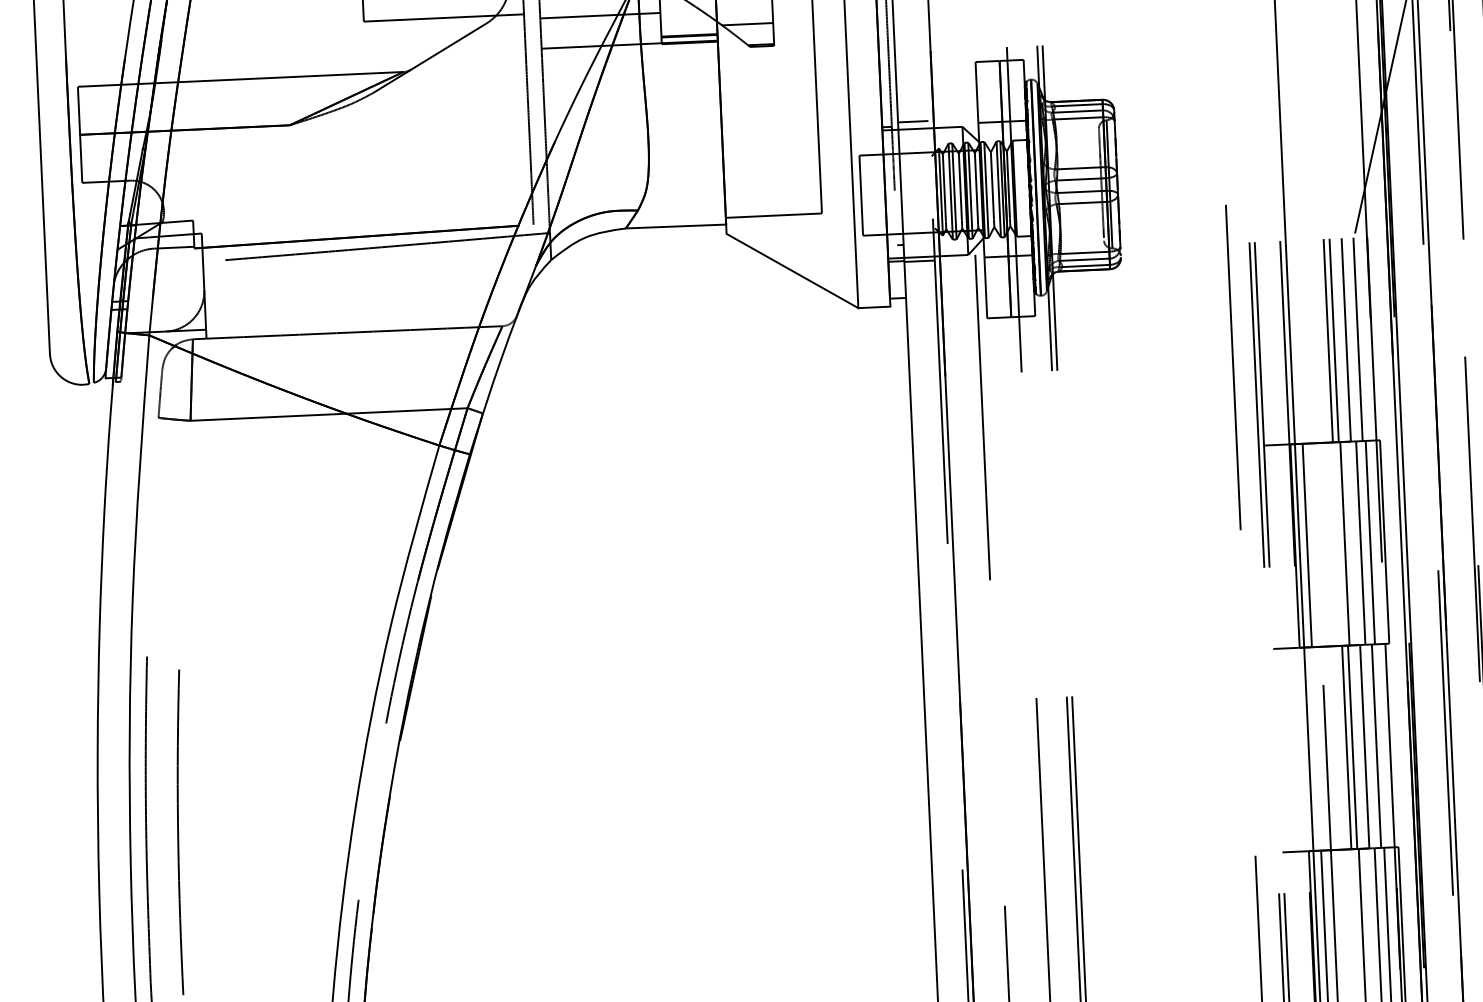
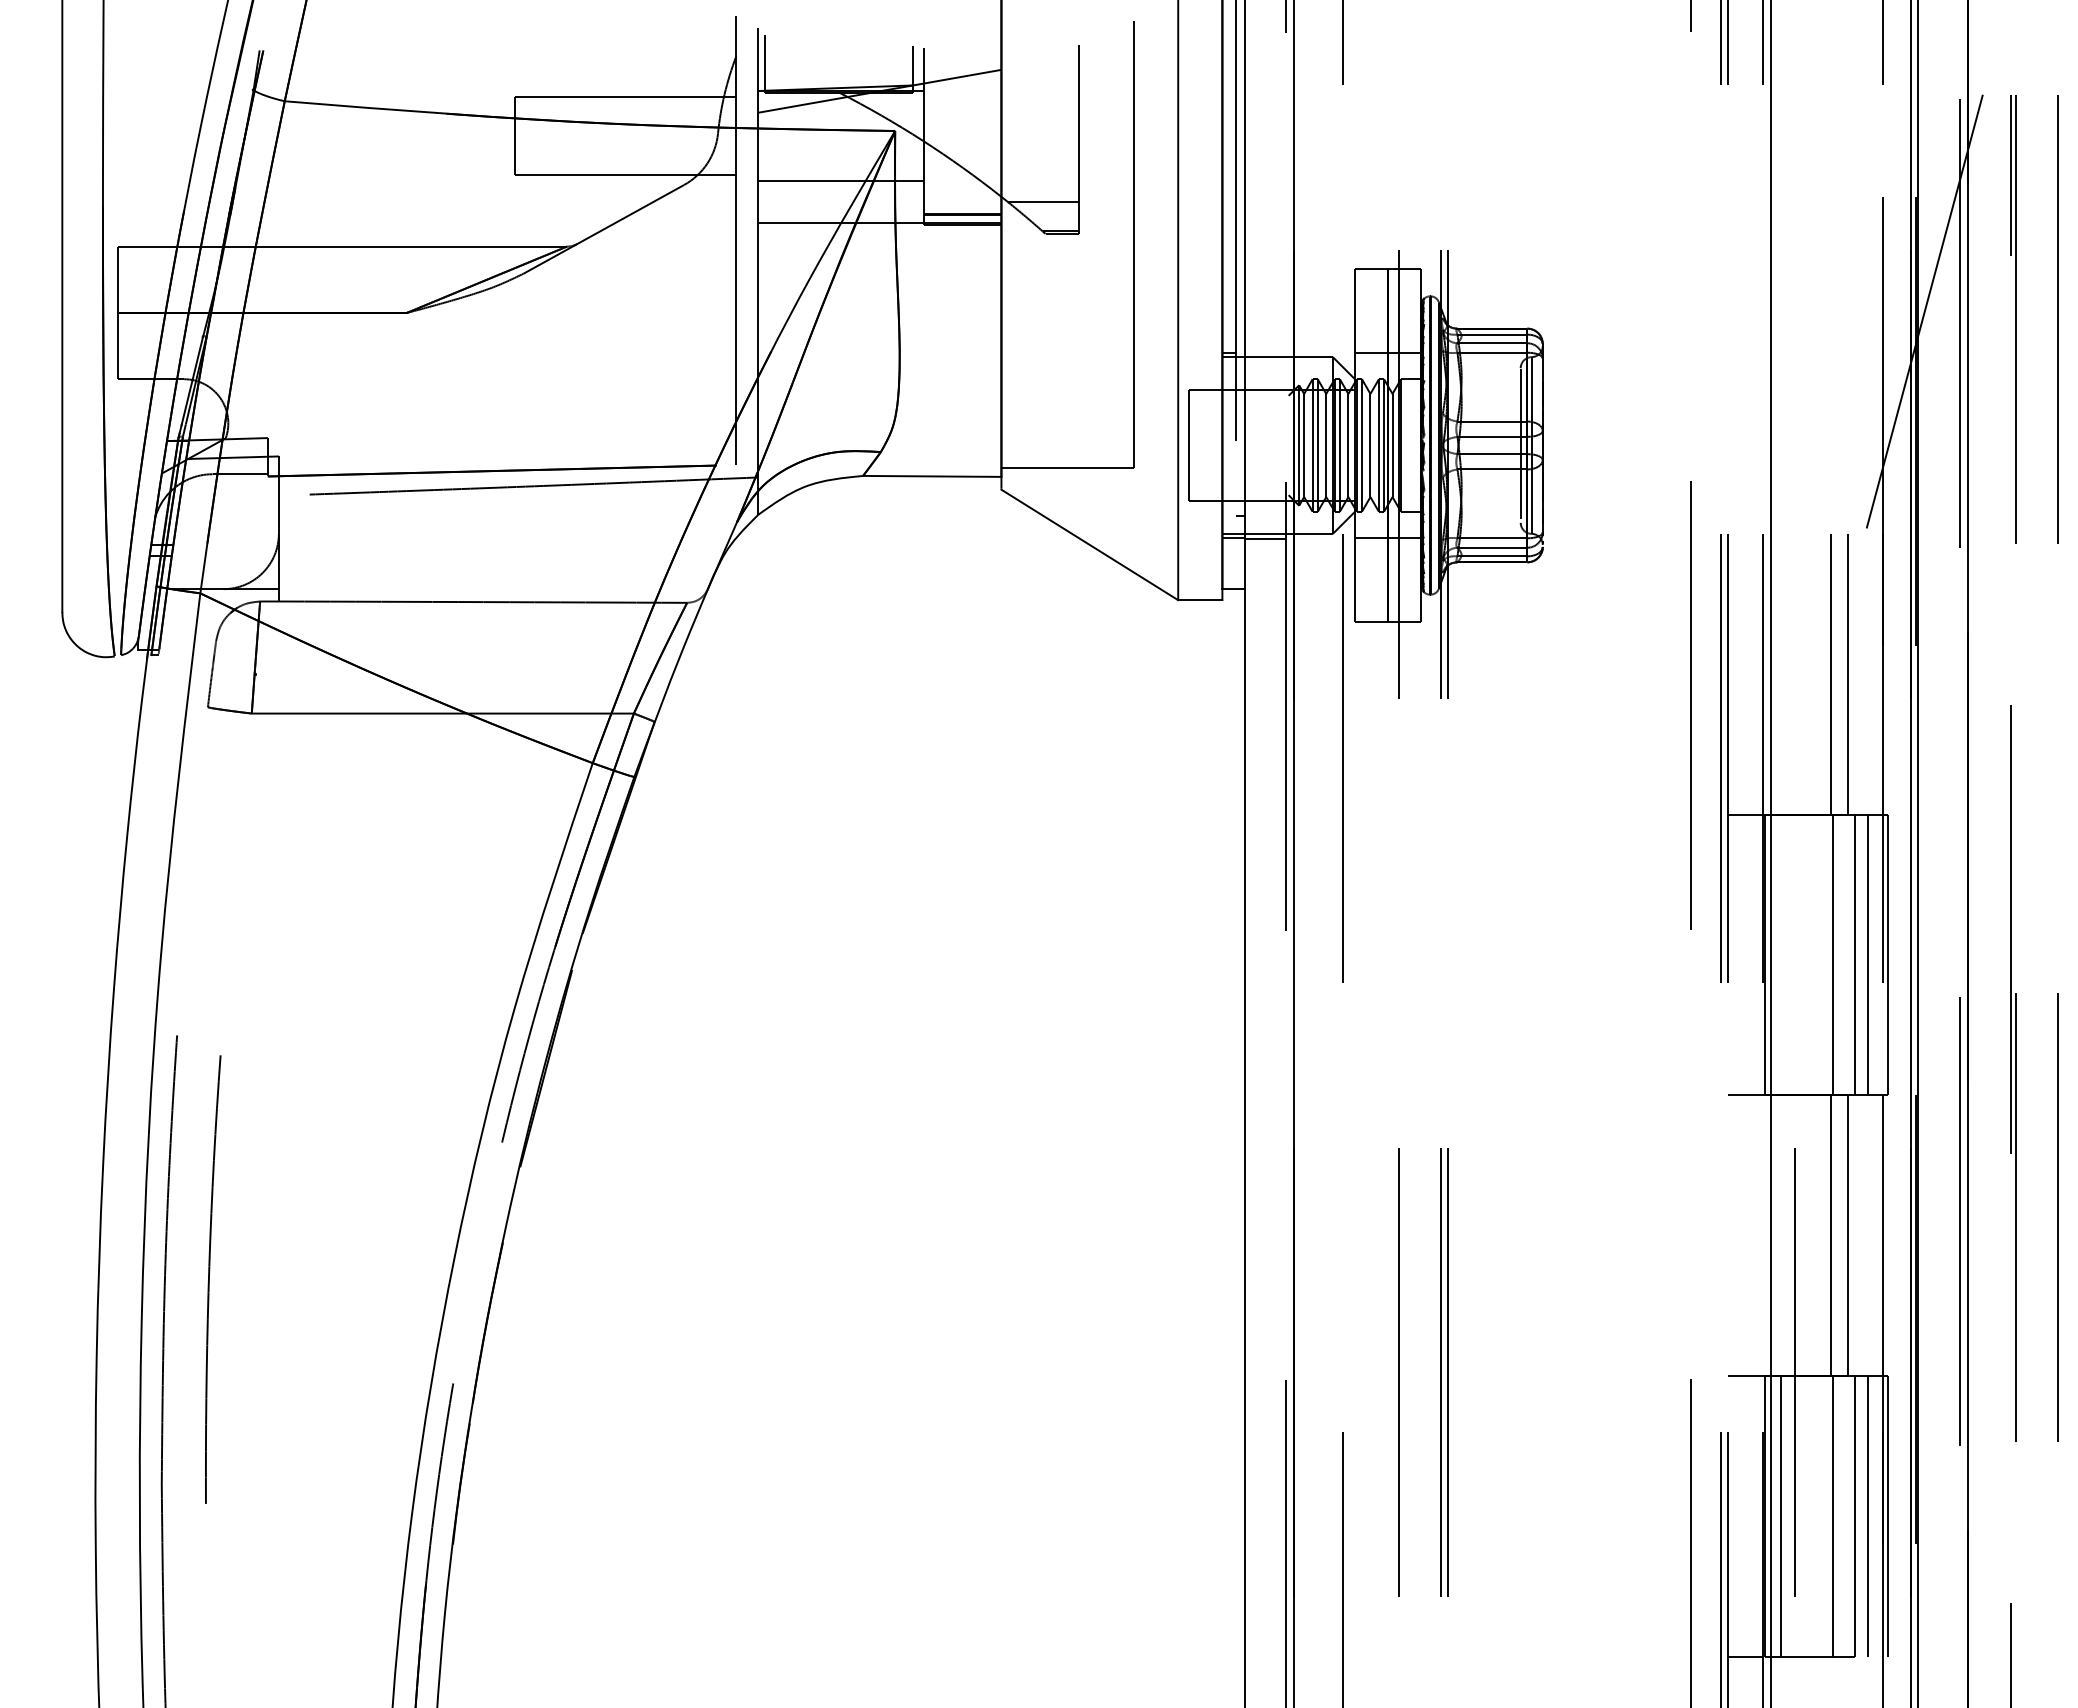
line: (913, 121) -> (1265, 346), removed
line: (1358, 339) -> (1864, 674), removed
line: (1328, 340) -> (1823, 674), removed
line: (1307, 545) -> (1781, 954), removed
line: (1376, 746) -> (1864, 1235), removed
line: (1347, 747) -> (1823, 1235), removed

